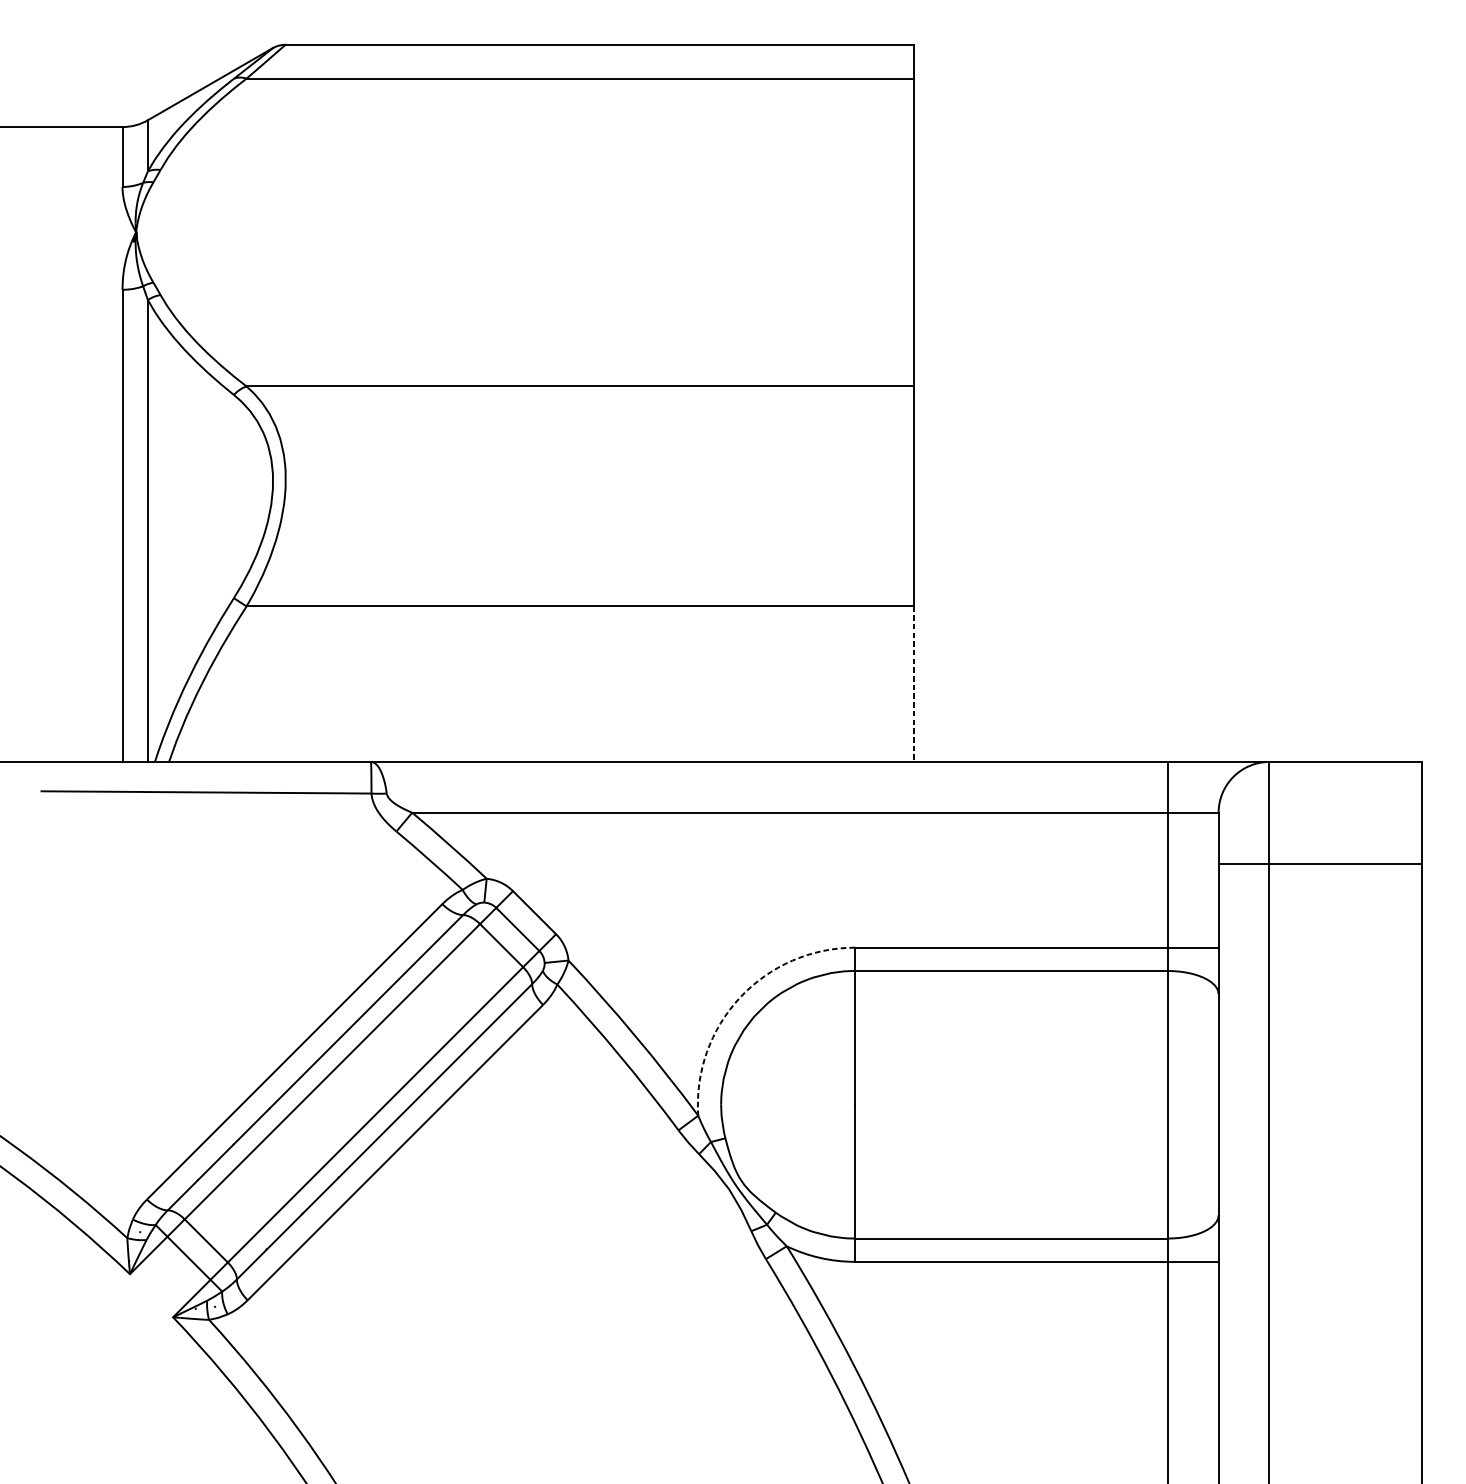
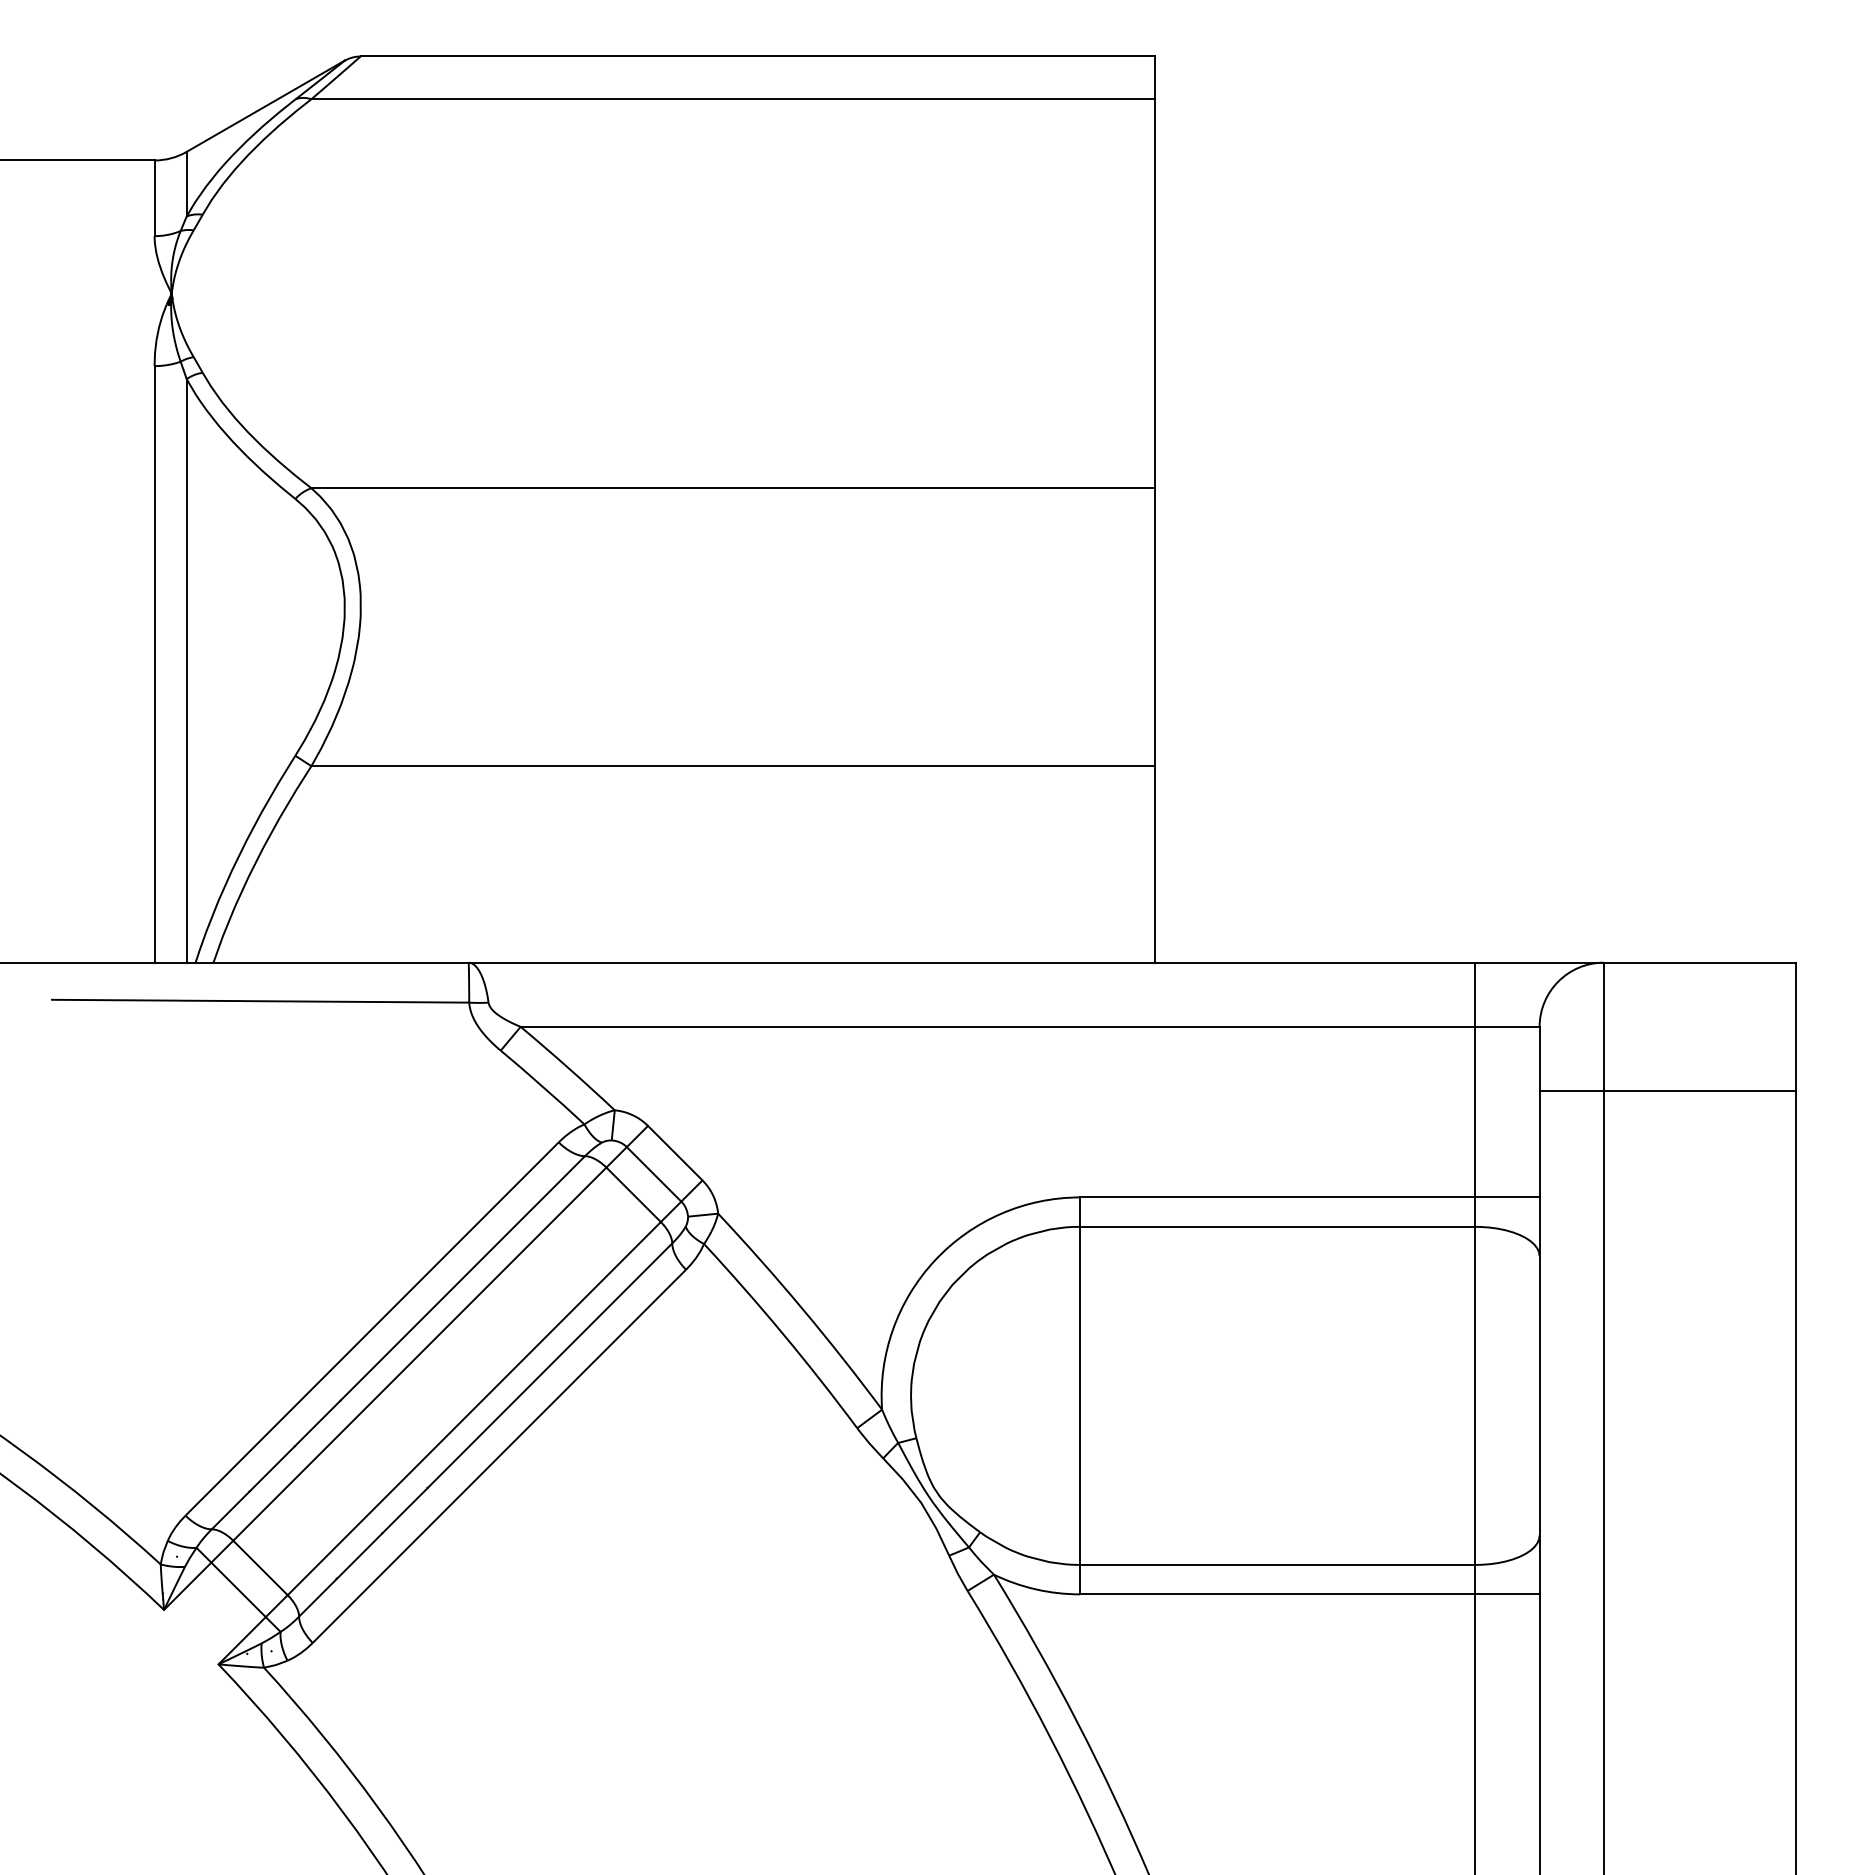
line: (913, 684) -> (1154, 864), dashed -> solid
arc: (739, 997) -> (934, 1260), dashed -> solid

